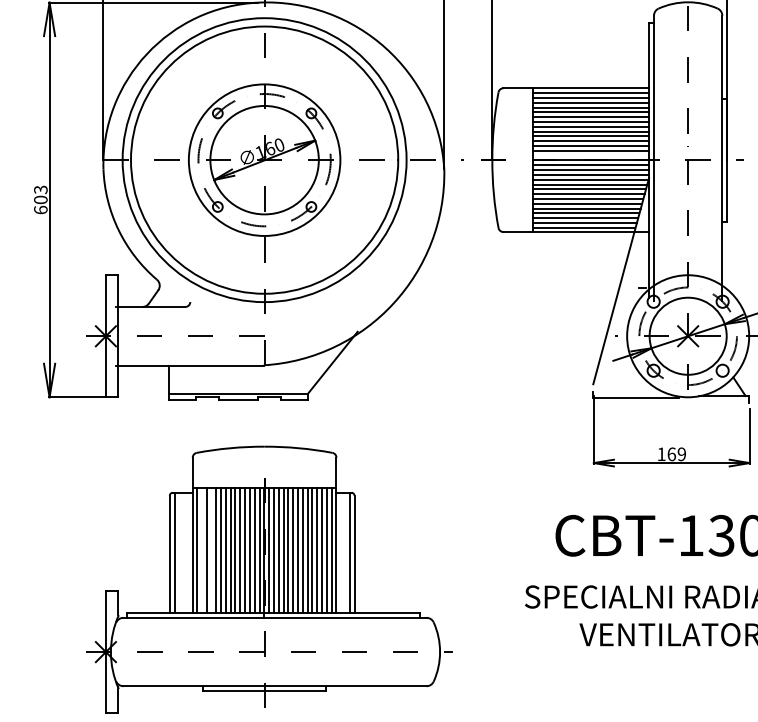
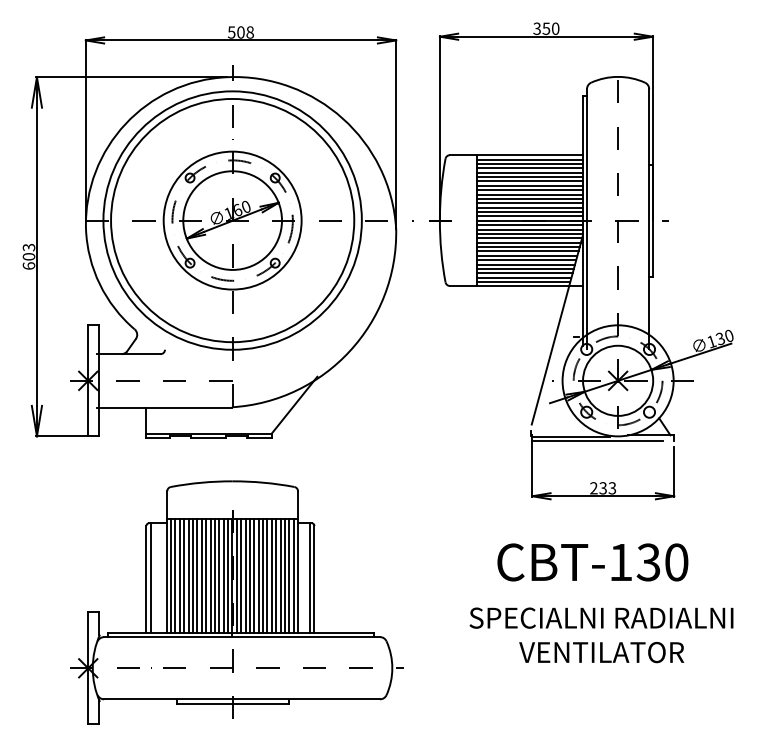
line: (590, 155) -> (529, 216), added
line: (664, 402) -> (596, 441), added
text: (672, 454) -> (603, 488), 169 -> 233
line: (201, 550) -> (175, 575), added
line: (211, 550) -> (184, 575), added

